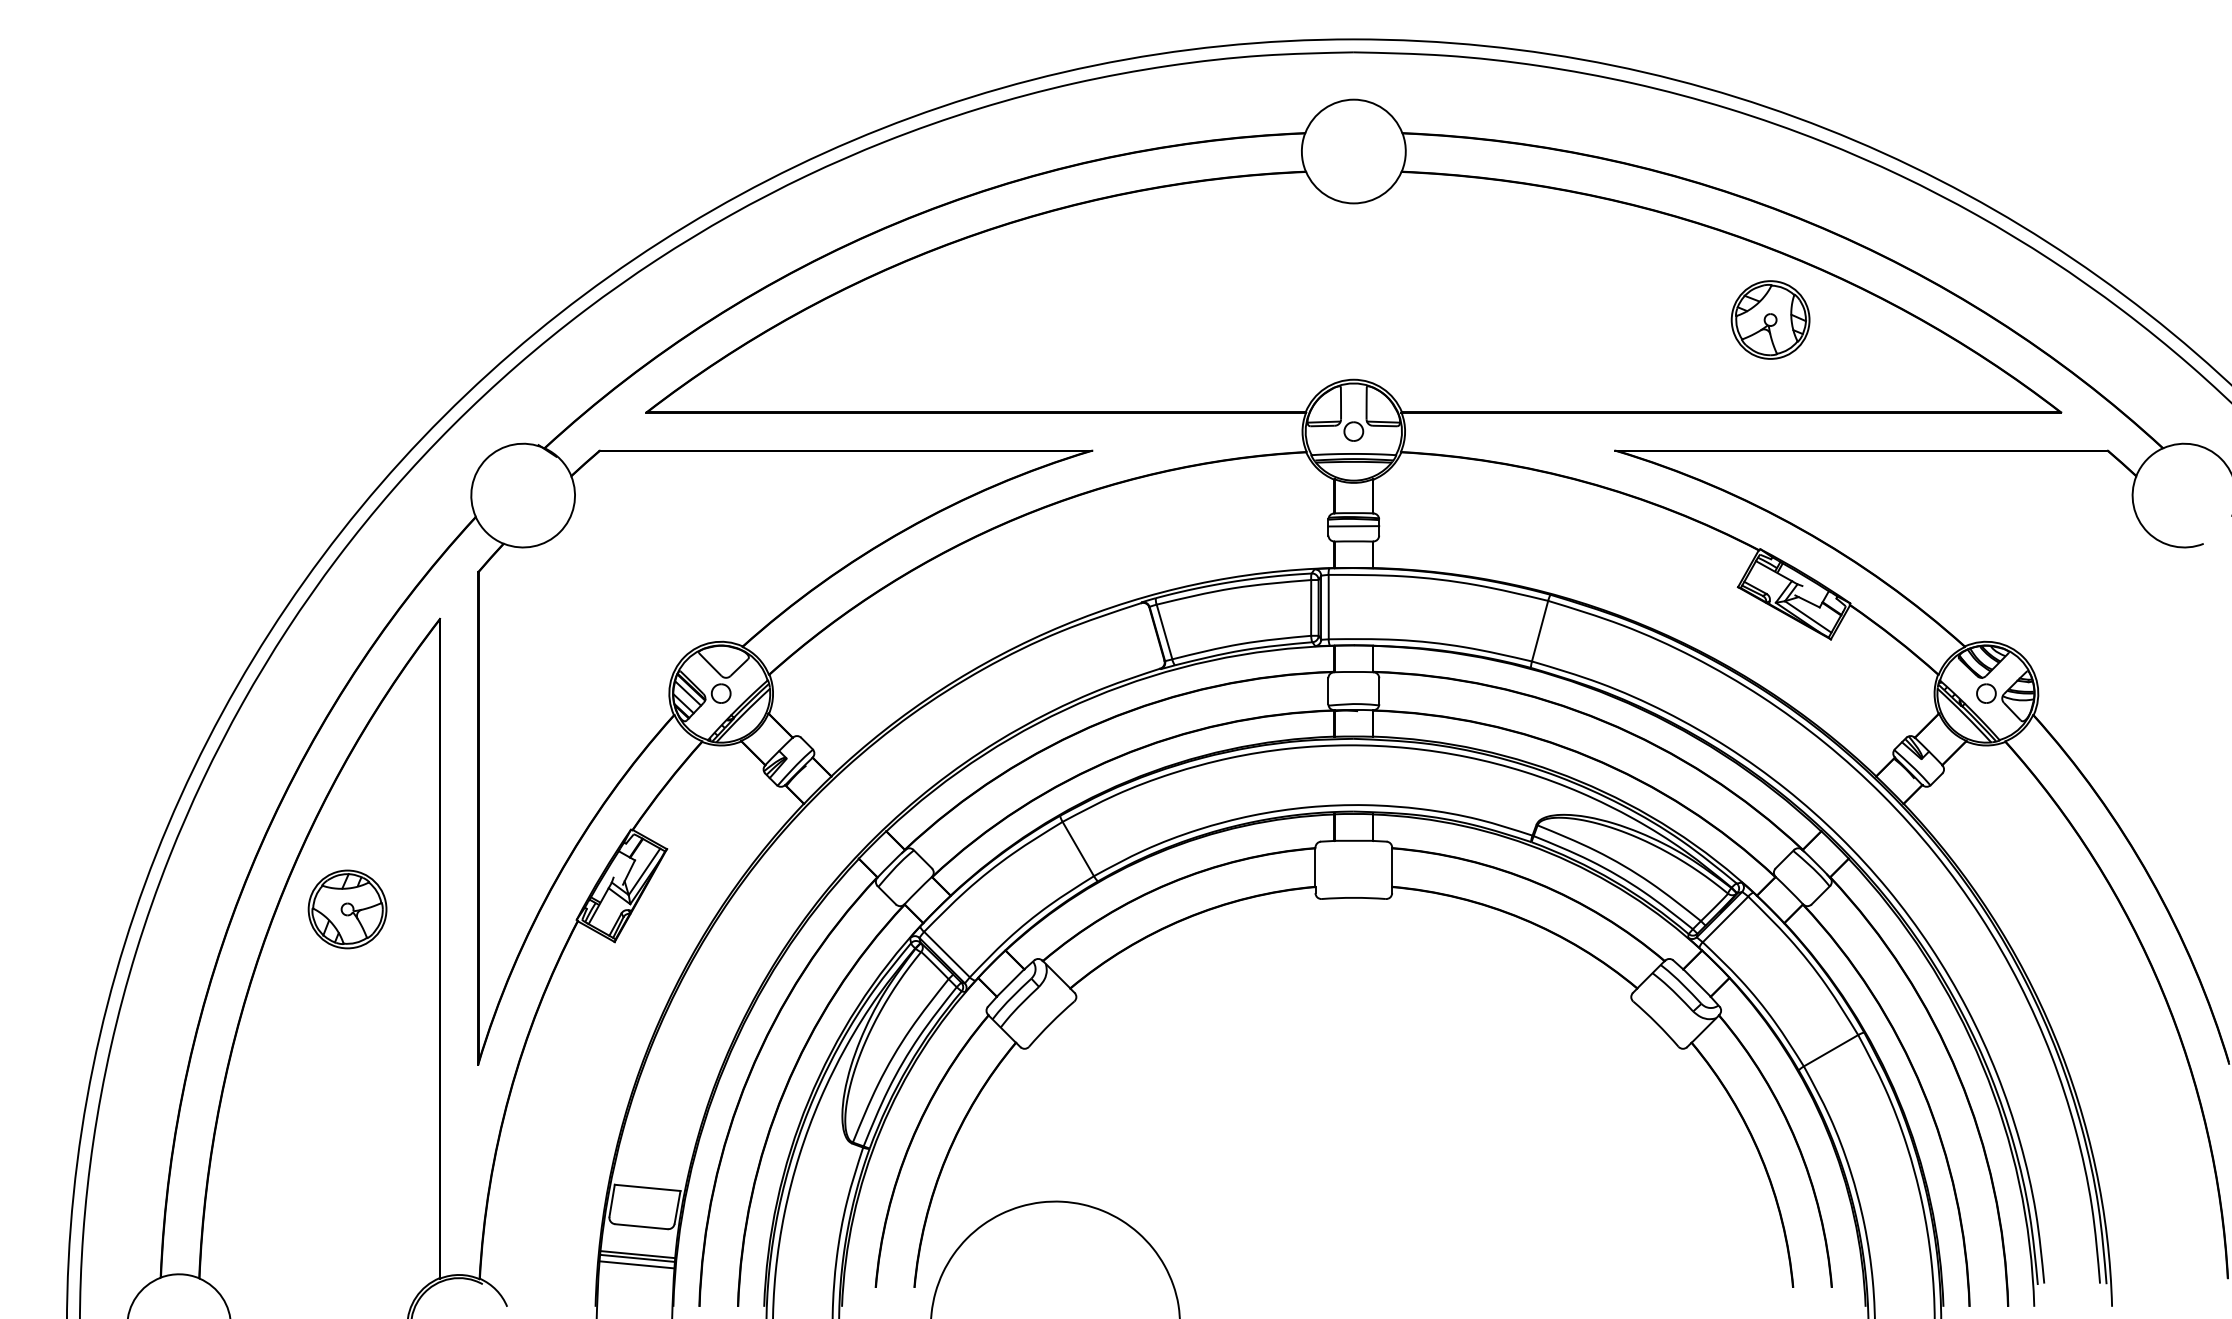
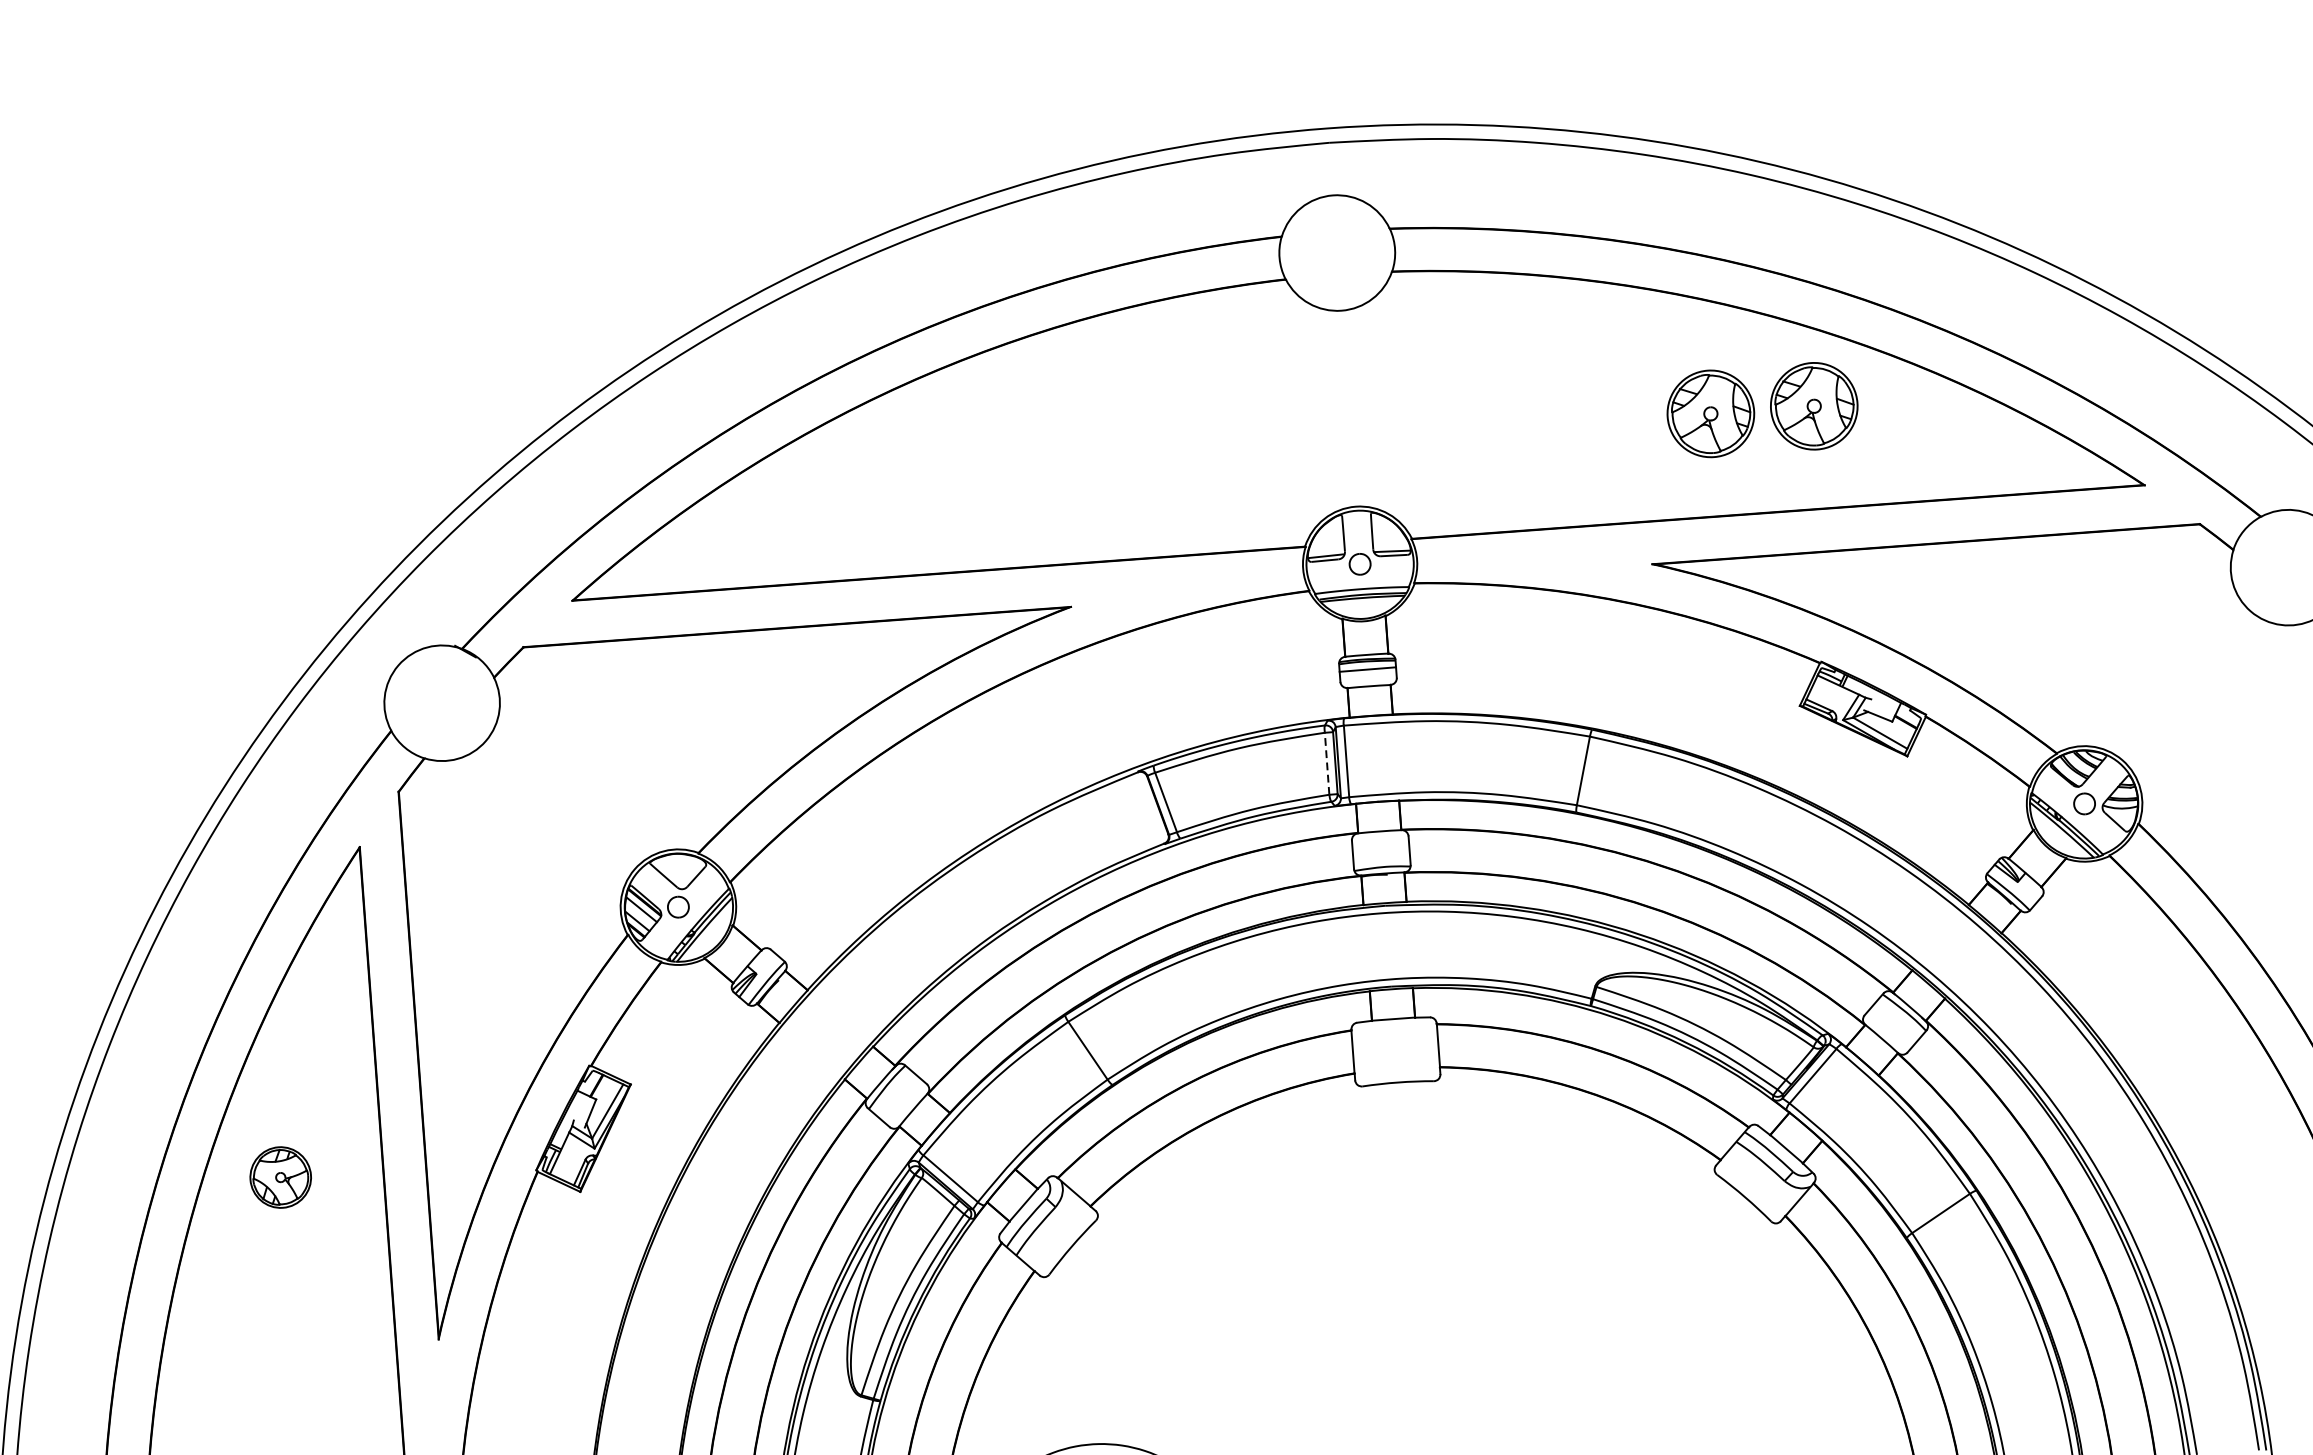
part: (1677, 319) -> (1710, 413), added
line: (1311, 607) -> (1327, 763), solid -> dashed
part: (347, 909) -> (280, 1177), size x0.7

